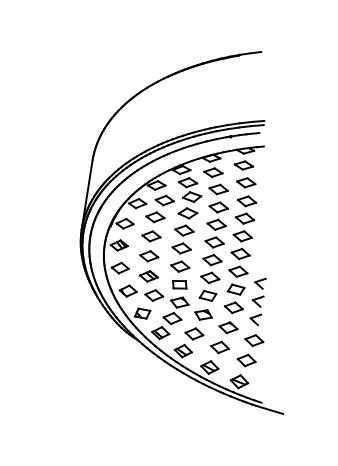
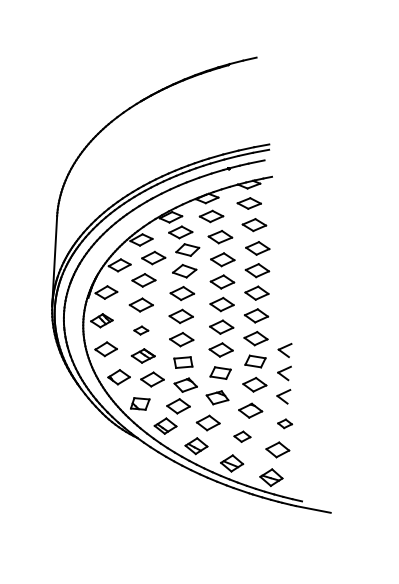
part: (149, 256) -> (141, 330), size x0.6
part: (254, 340) -> (285, 423), size x0.6
part: (219, 347) -> (241, 436), size x0.7

